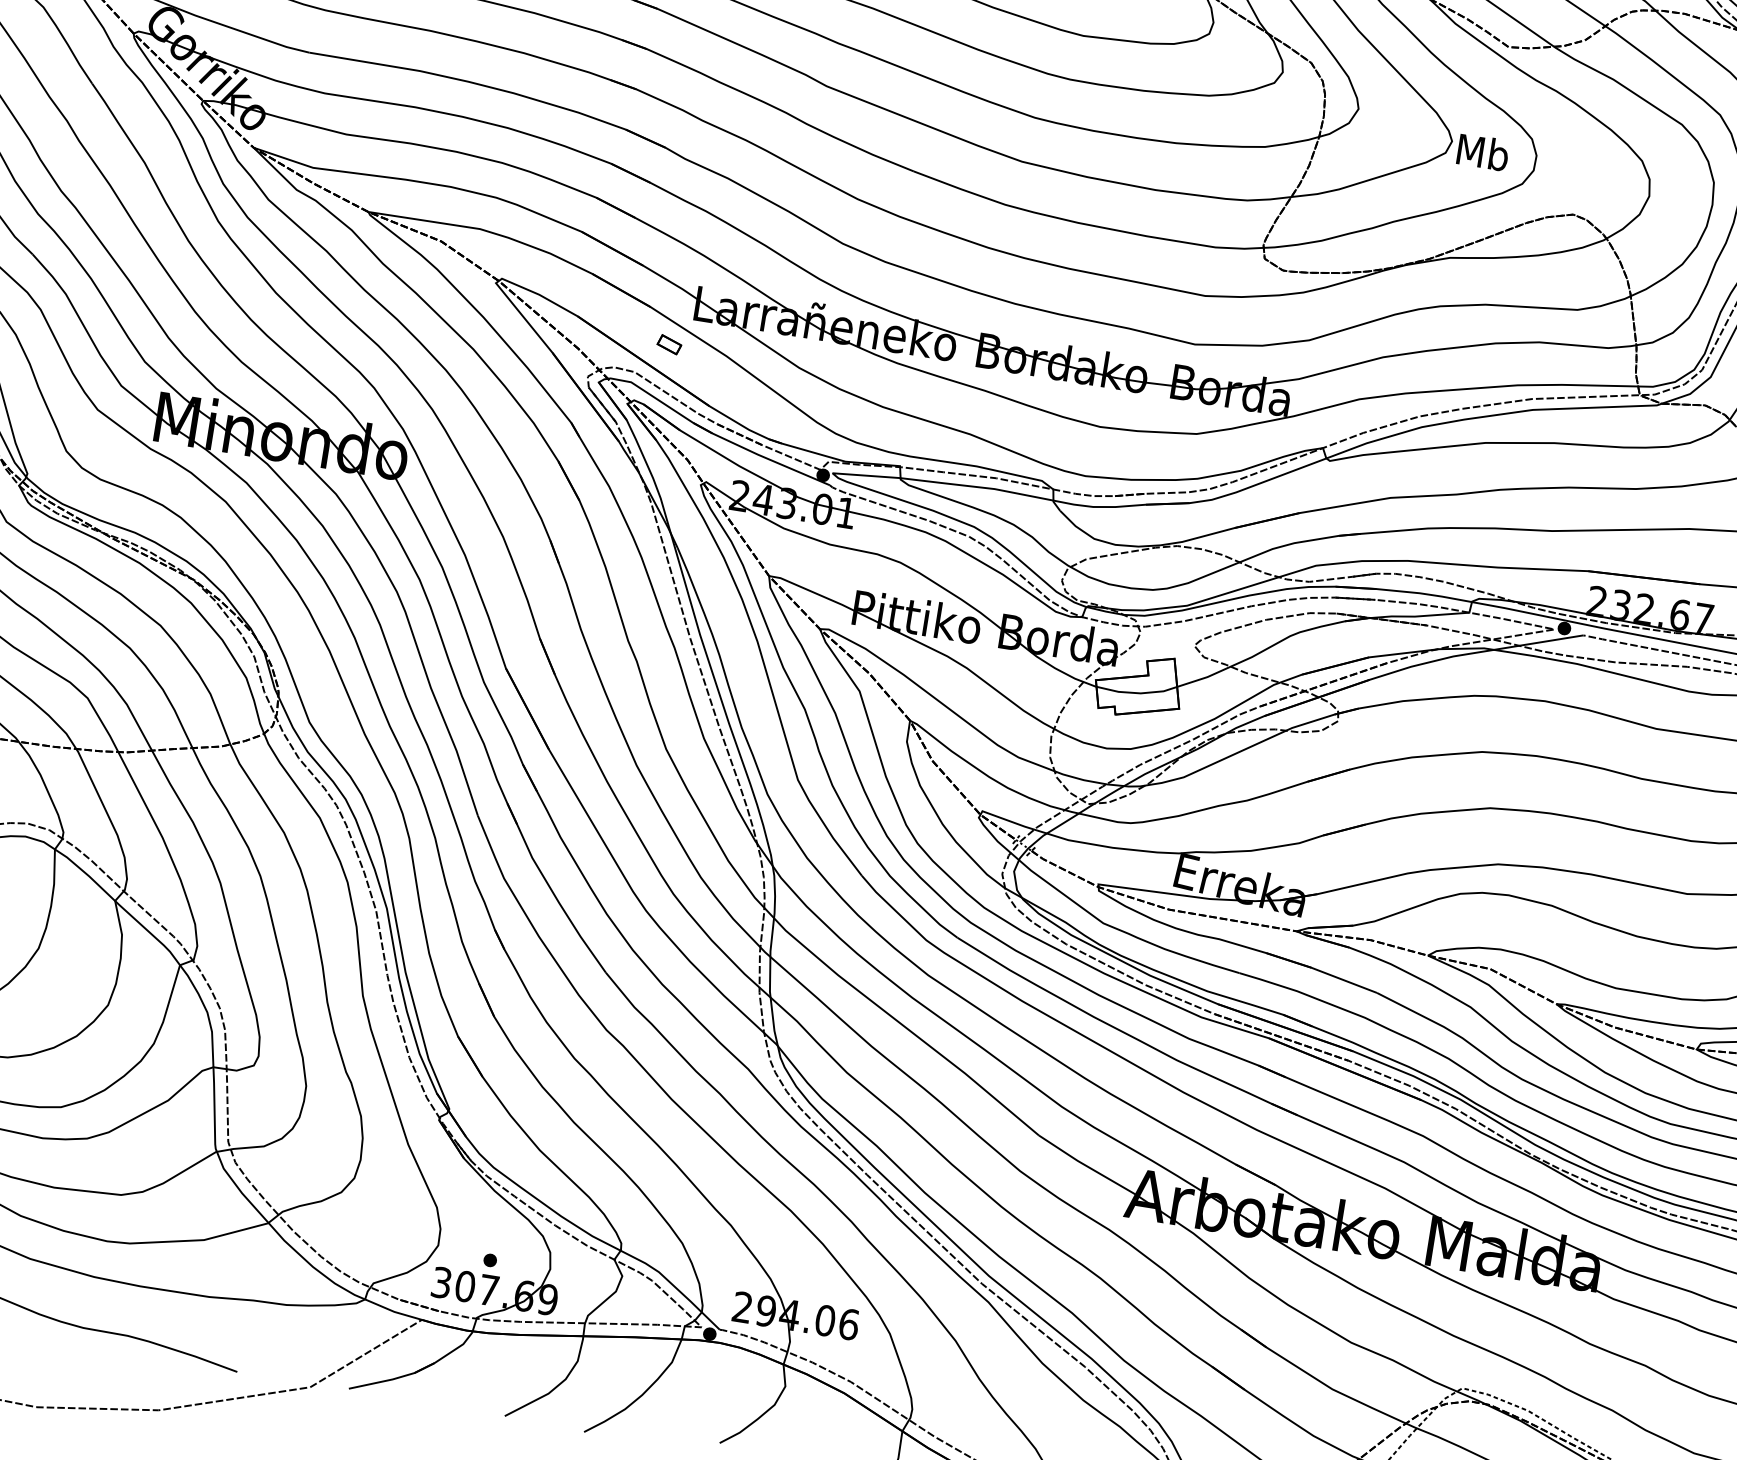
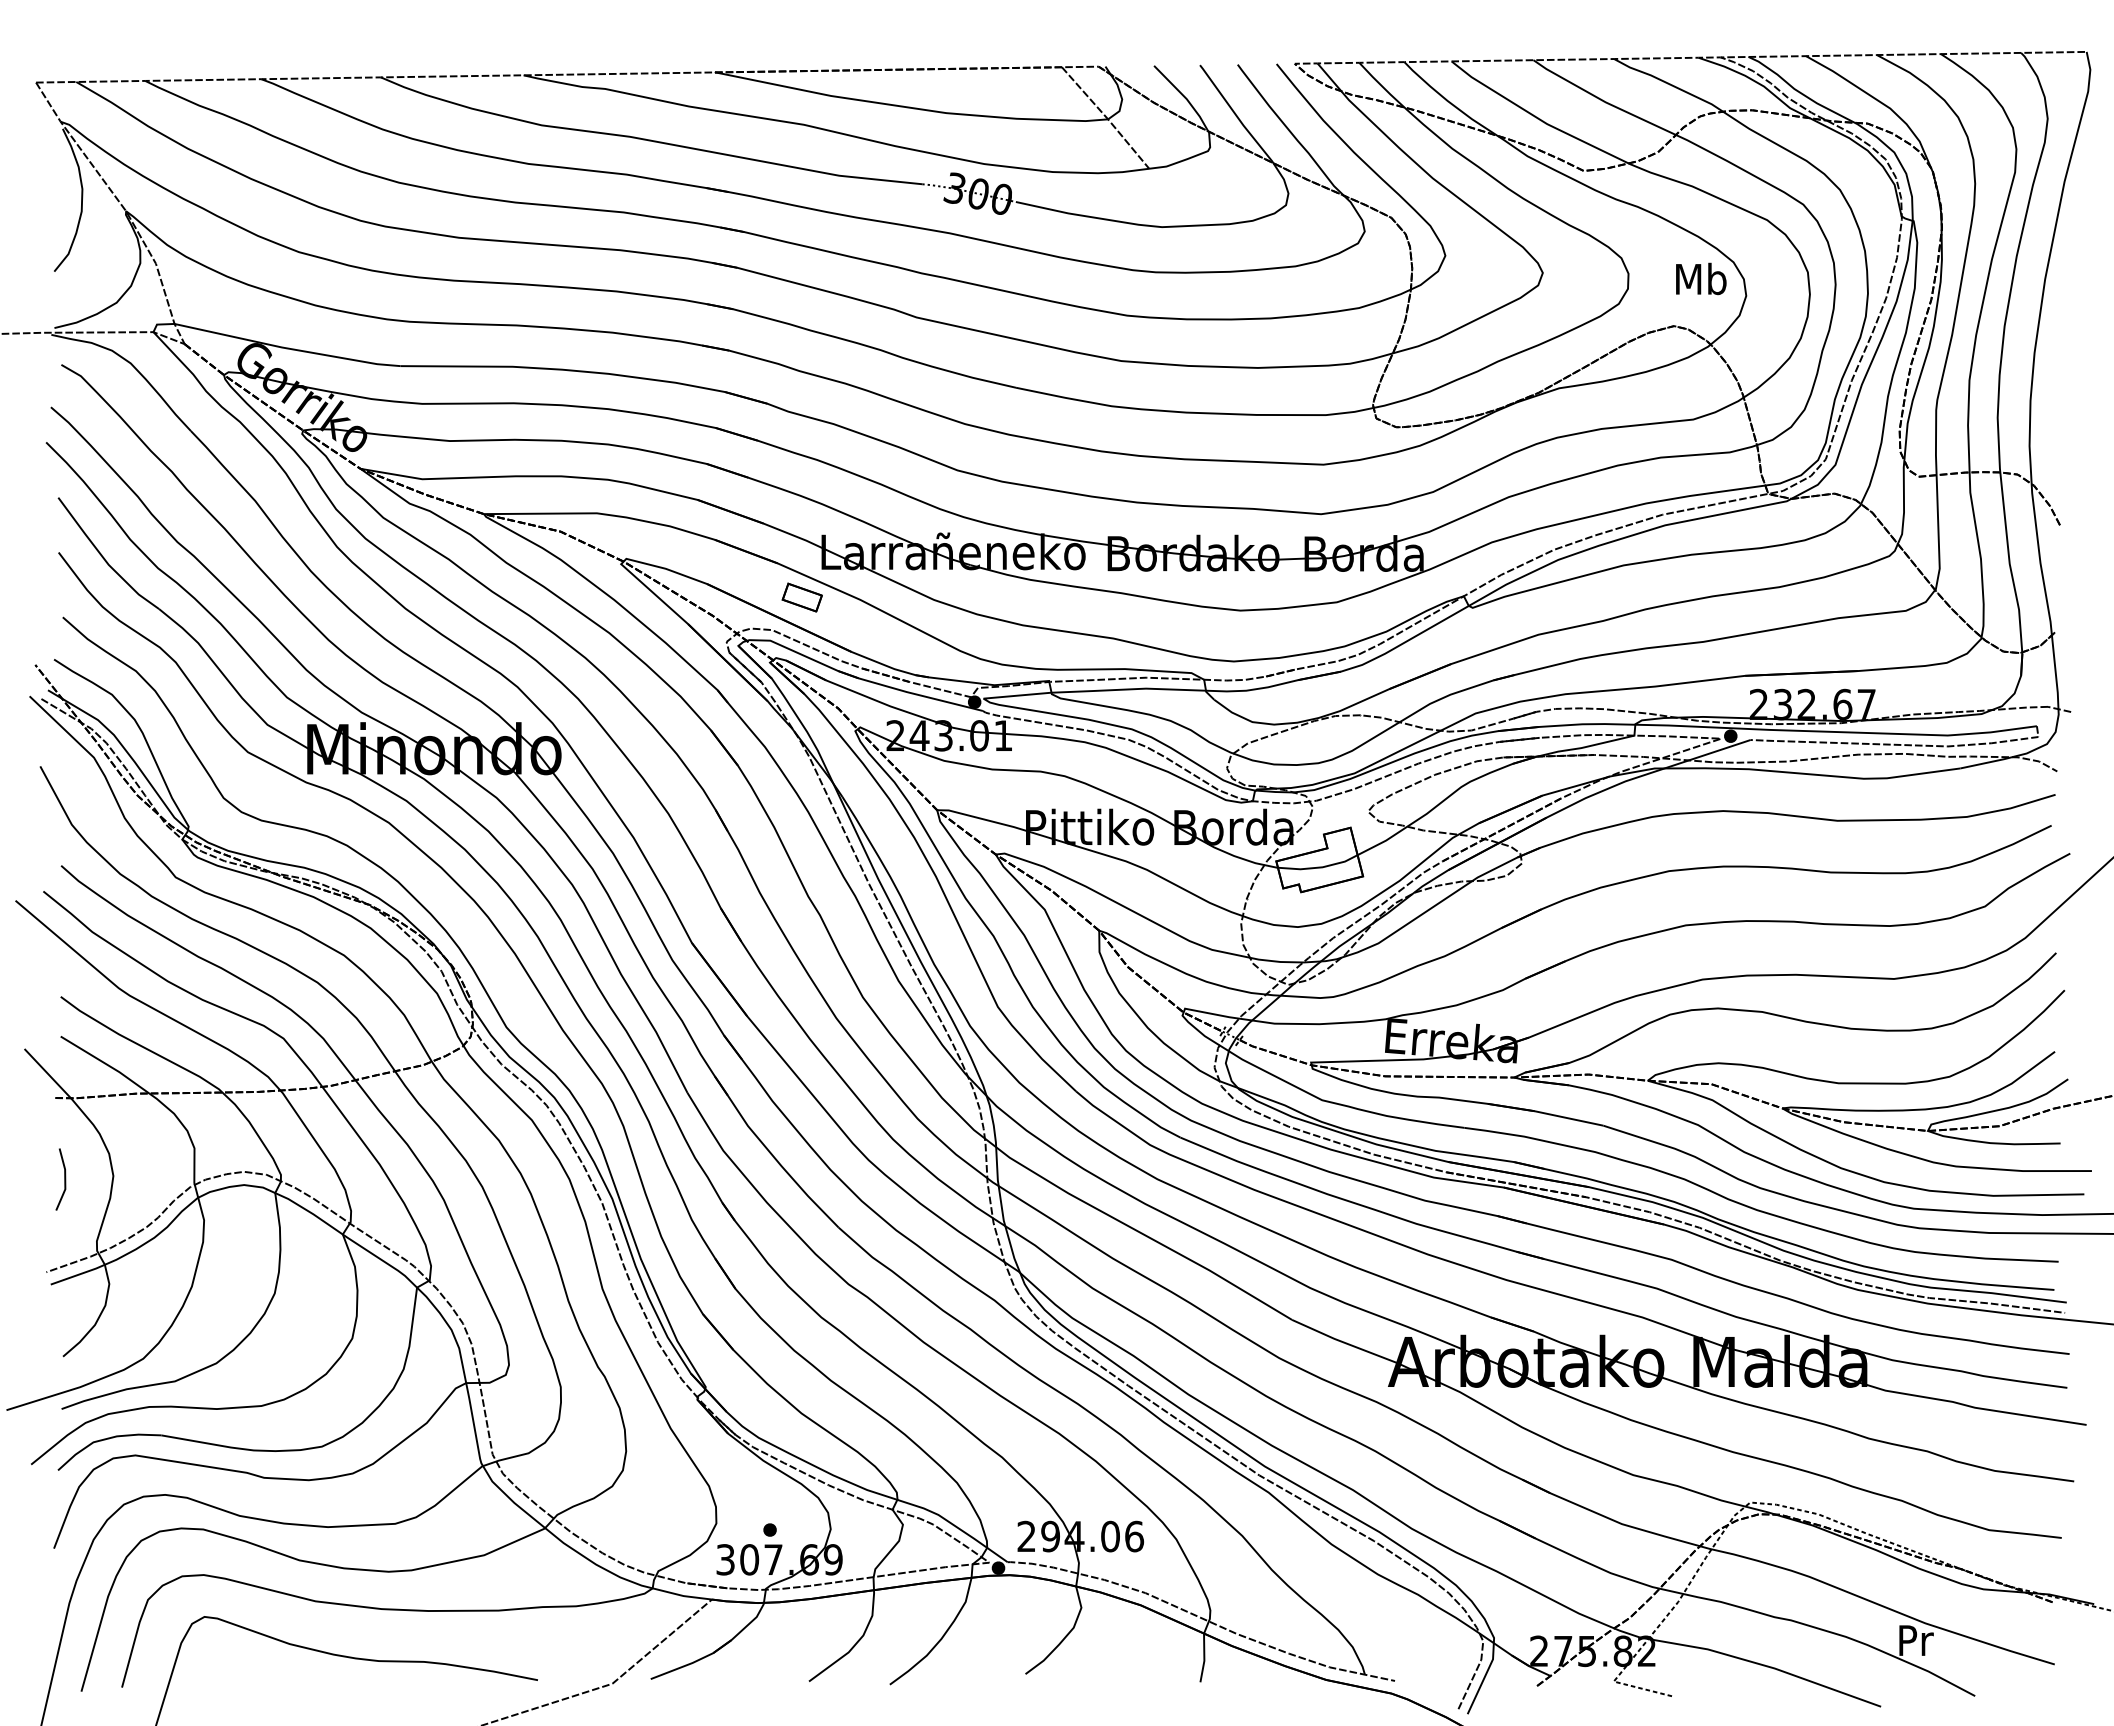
text: (1483, 152) -> (1701, 278), moved
part: (668, 344) -> (801, 597), size x1.67

